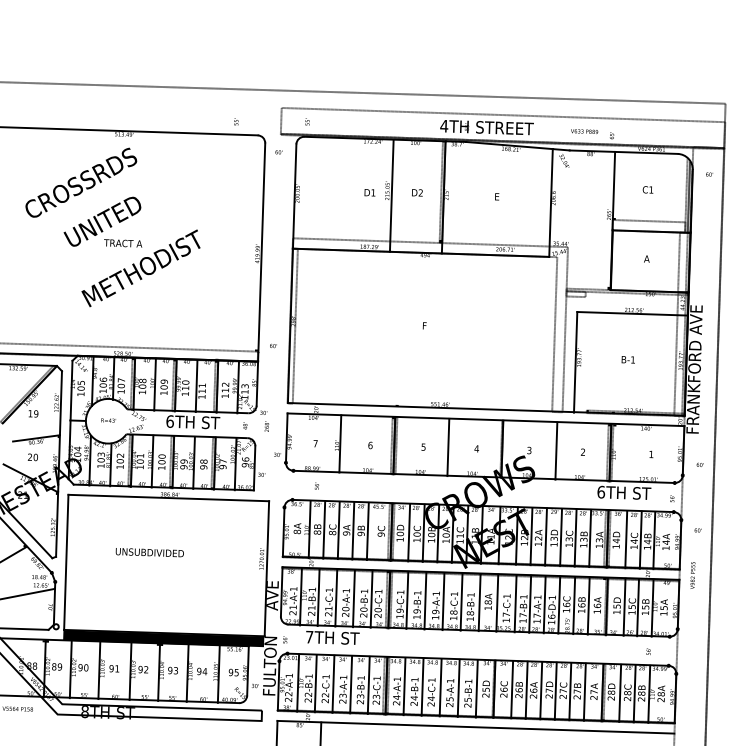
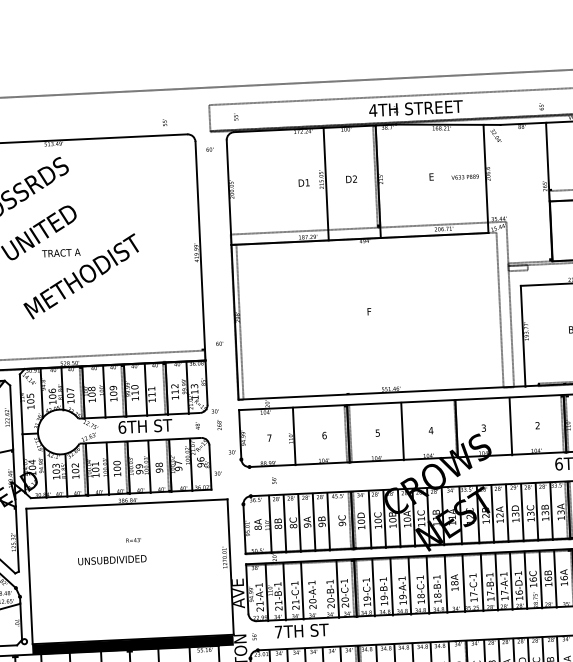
text: (584, 131) -> (465, 177), moved
text: (108, 420) -> (133, 540), moved
line: (353, 598) -> (319, 589), removed

